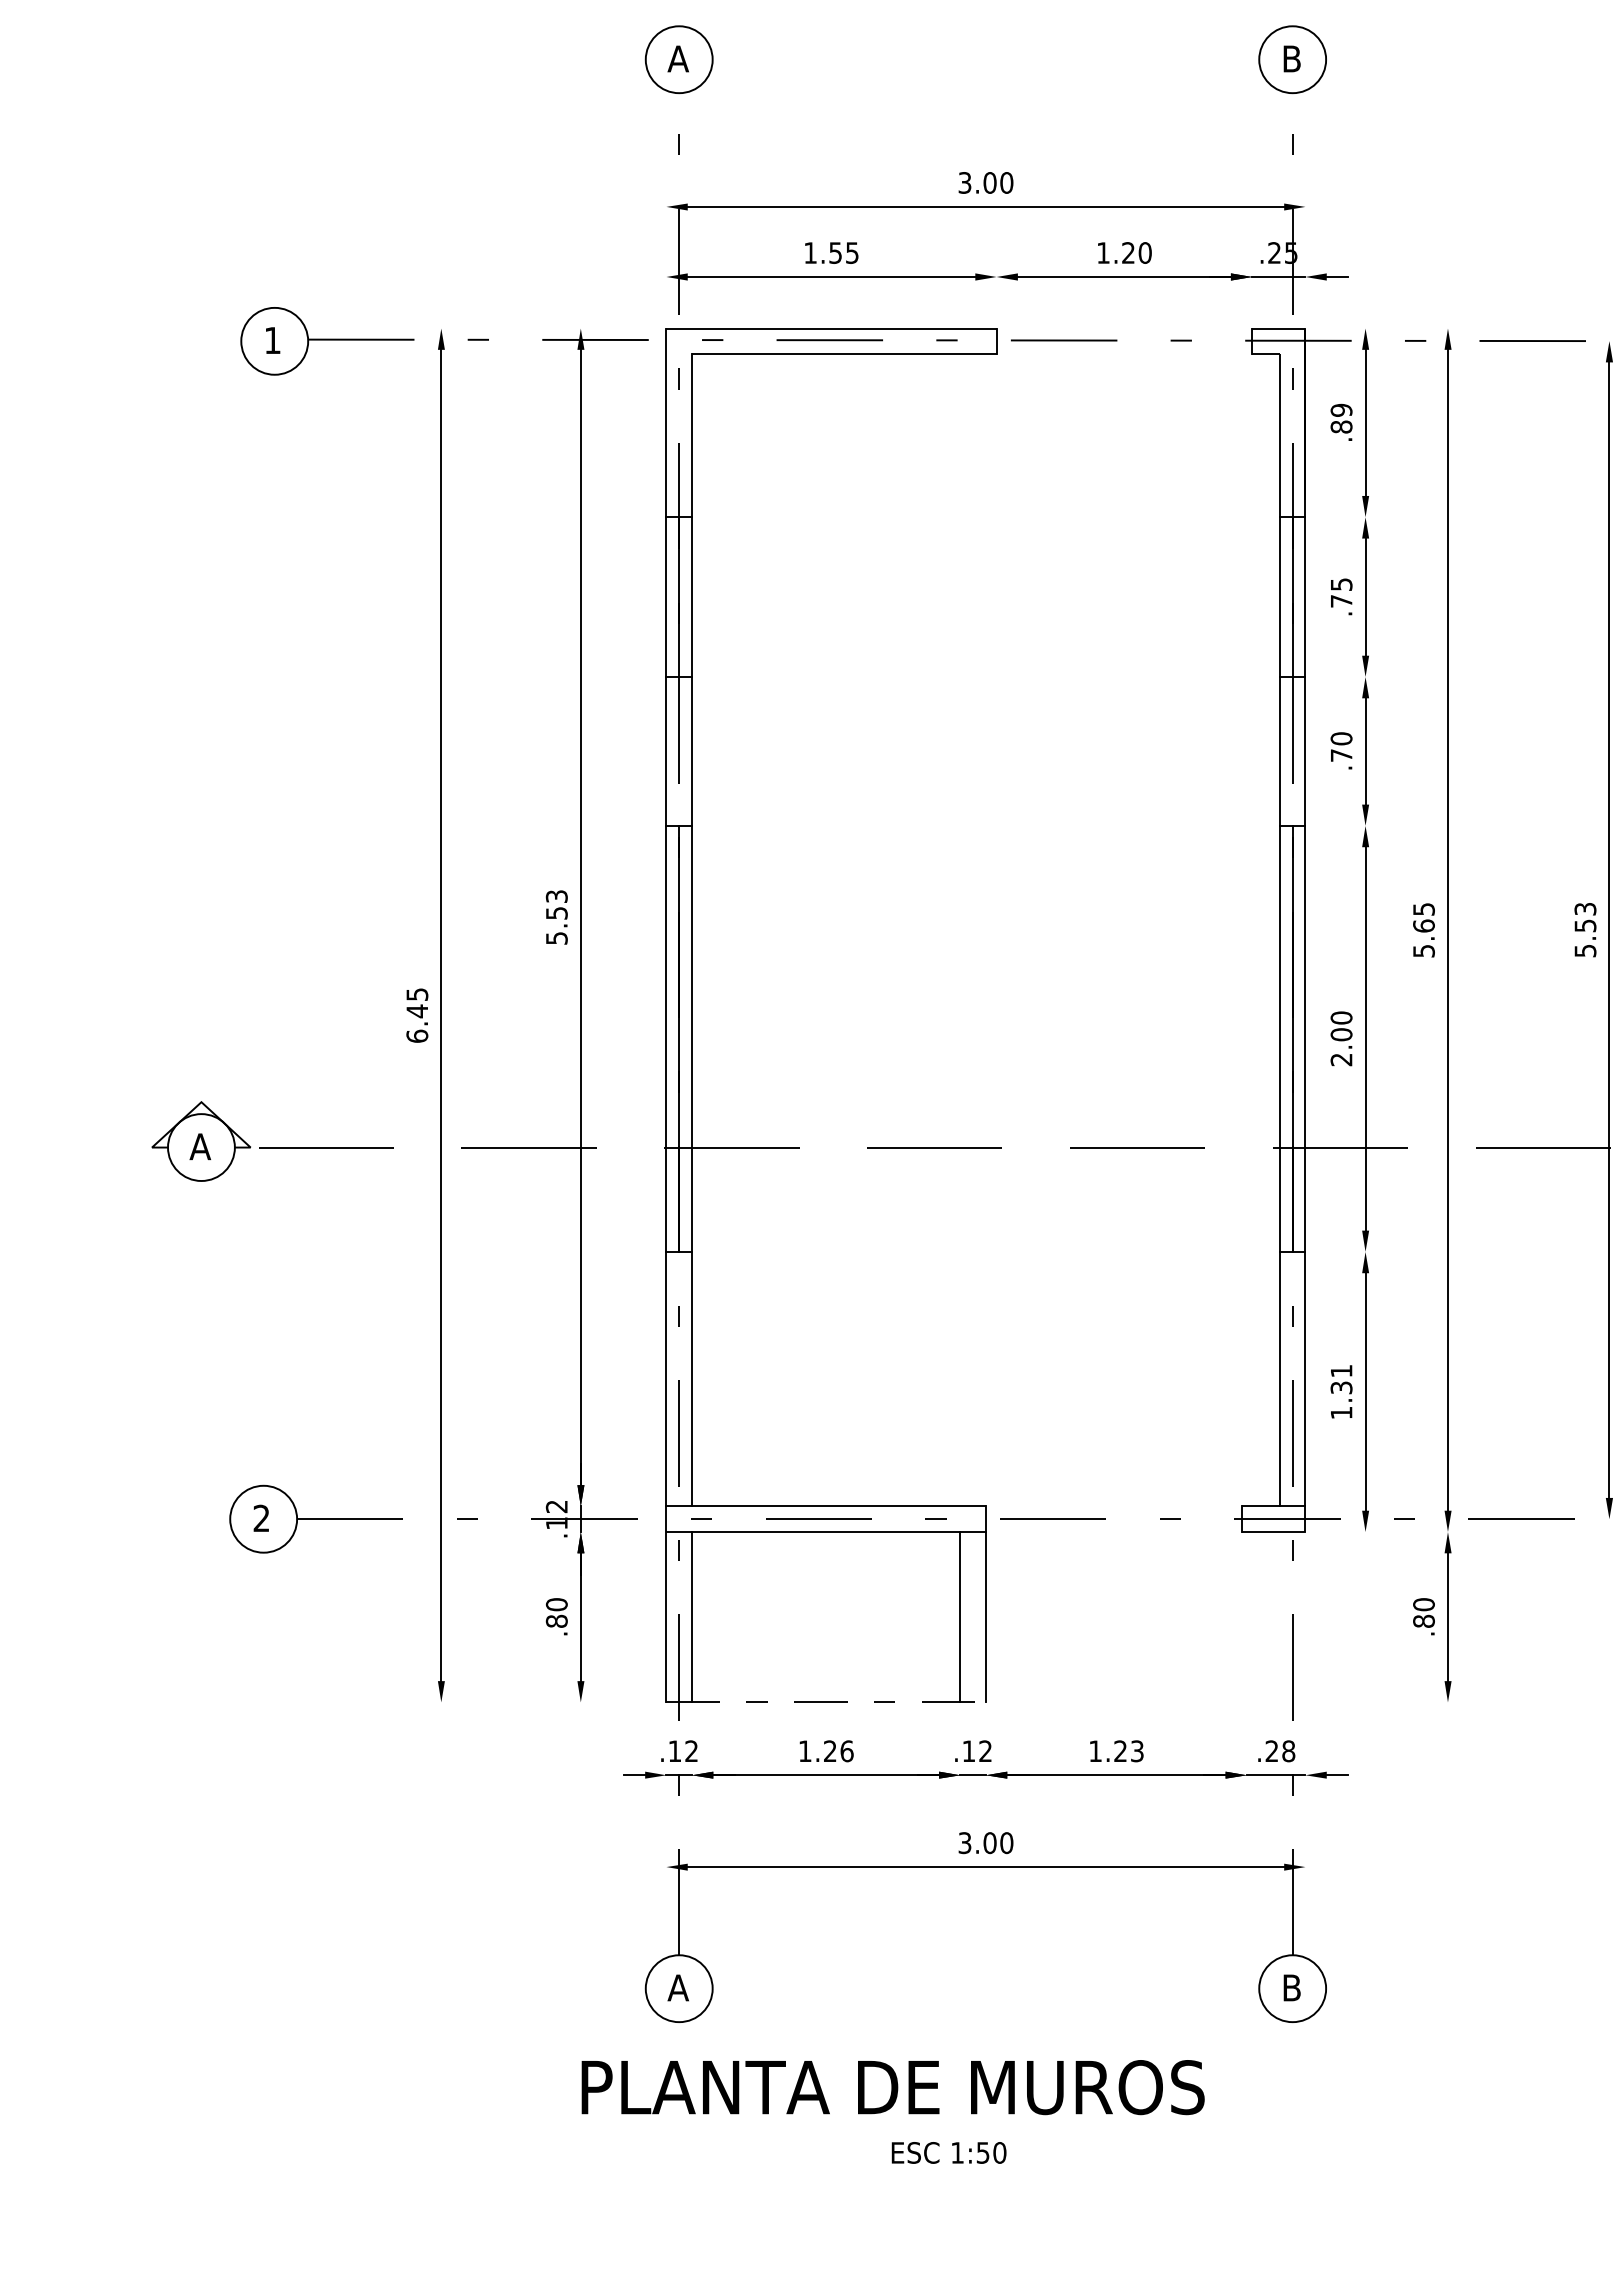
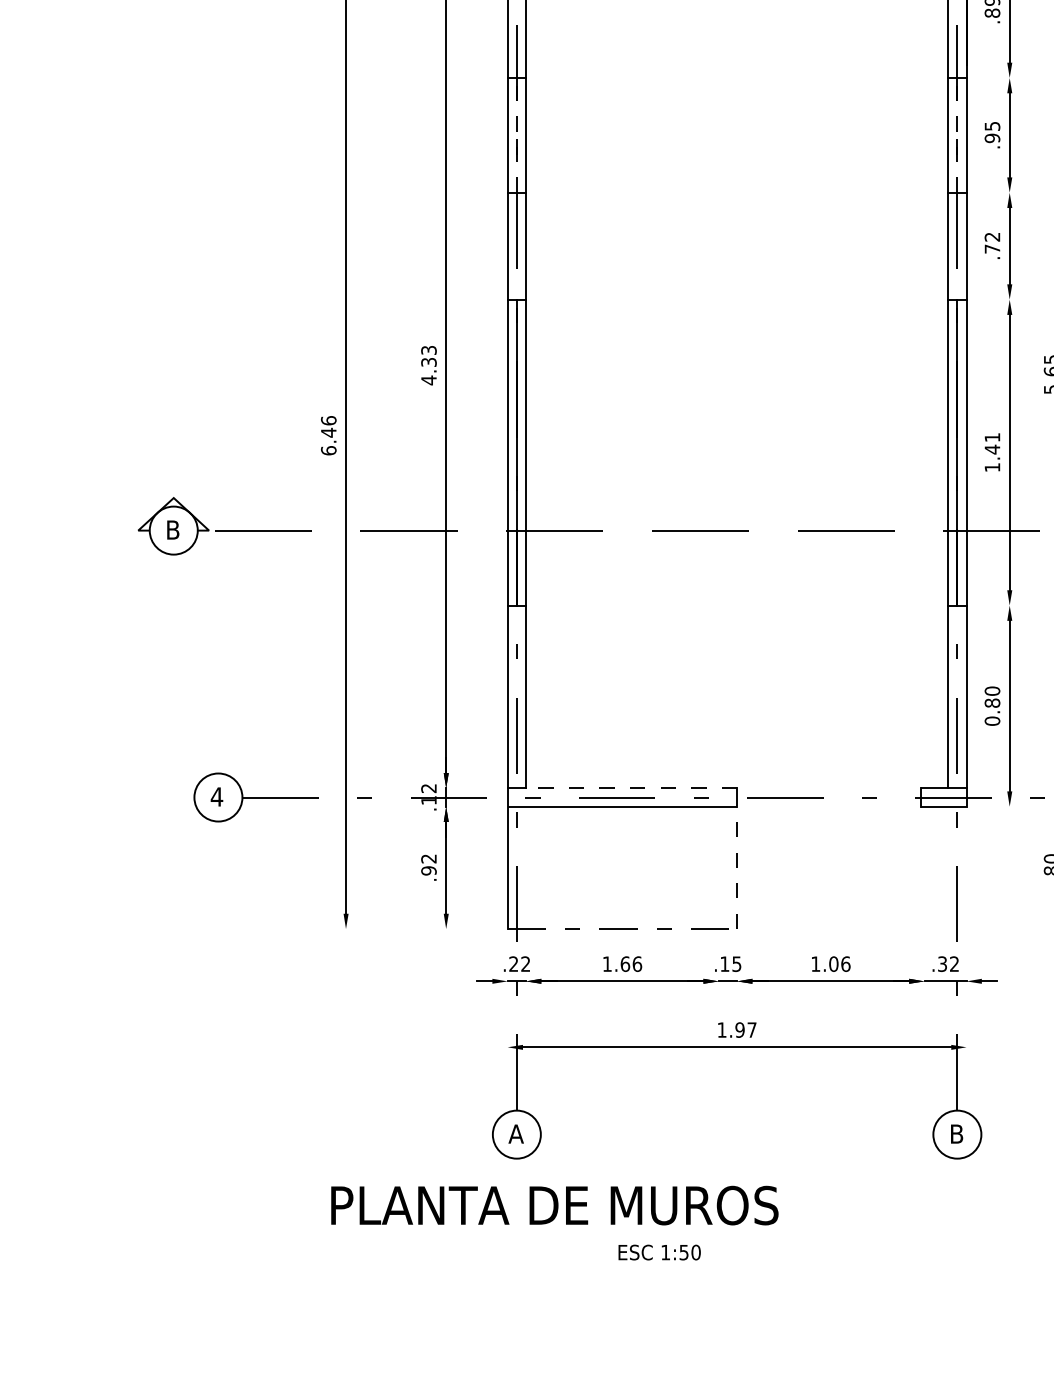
line: (679, 597) -> (517, 135), solid -> dashed
line: (1292, 597) -> (957, 135), solid -> dashed
text: (1341, 600) -> (992, 137), .75 -> .95
text: (1341, 738) -> (992, 236), .70 -> .72
text: (556, 926) -> (428, 371), 5.53 -> 4.33
text: (417, 994) -> (328, 420), 6.45 -> 6.46
text: (1341, 1038) -> (992, 452), 2.00 -> 1.41
text: (200, 1146) -> (173, 529), A -> B
text: (1341, 1391) -> (992, 705), 1.31 -> 0.80
line: (838, 1506) -> (631, 788), solid -> dashed
text: (261, 1517) -> (216, 796), 2 -> 4
text: (556, 1612) -> (428, 864), .80 -> .92
line: (985, 1616) -> (736, 867), solid -> dashed
line: (692, 1617) -> (526, 868), removed
line: (960, 1617) -> (718, 868), removed
text: (674, 1750) -> (513, 963), .12 -> .22
text: (829, 1751) -> (624, 964), 1.26 -> 1.66
text: (985, 1751) -> (736, 964), .12 -> .15
text: (1129, 1751) -> (840, 964), 1.23 -> 1.06
text: (1280, 1751) -> (948, 964), .28 -> .32
text: (985, 1843) -> (736, 1030), 3.00 -> 1.97
text: (892, 2087) -> (554, 1205), moved
text: (948, 2152) -> (659, 1252), moved

